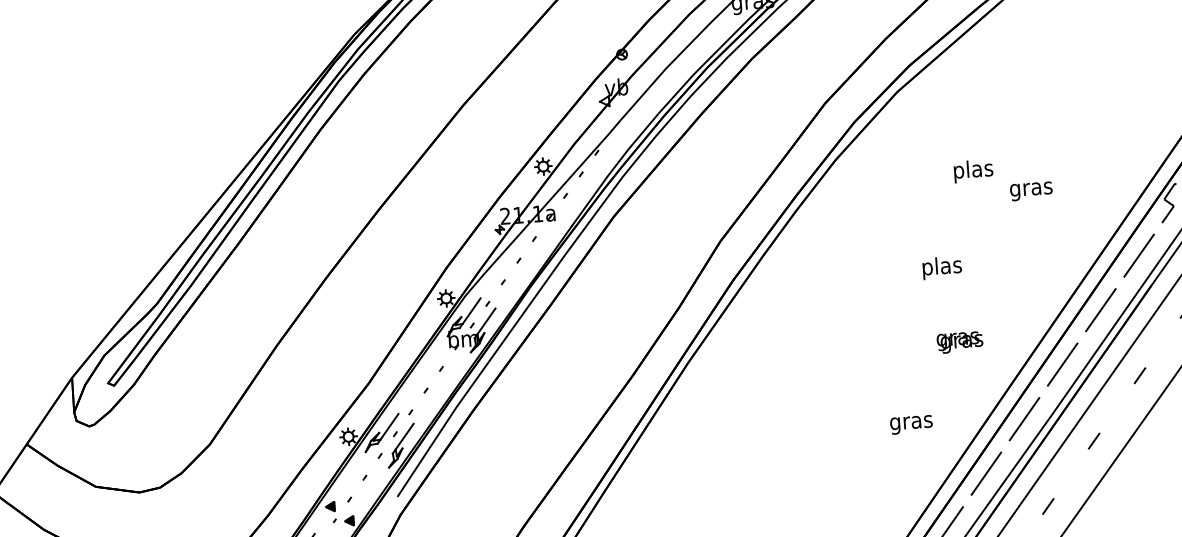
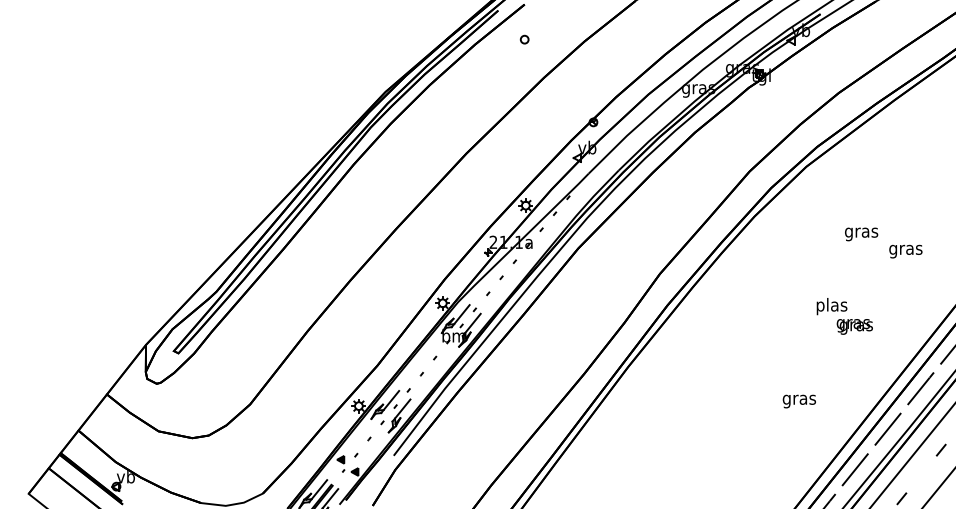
text: (973, 170) -> (861, 232), plas -> gras
text: (959, 342) -> (854, 326), moved
text: (910, 424) -> (798, 401), moved

